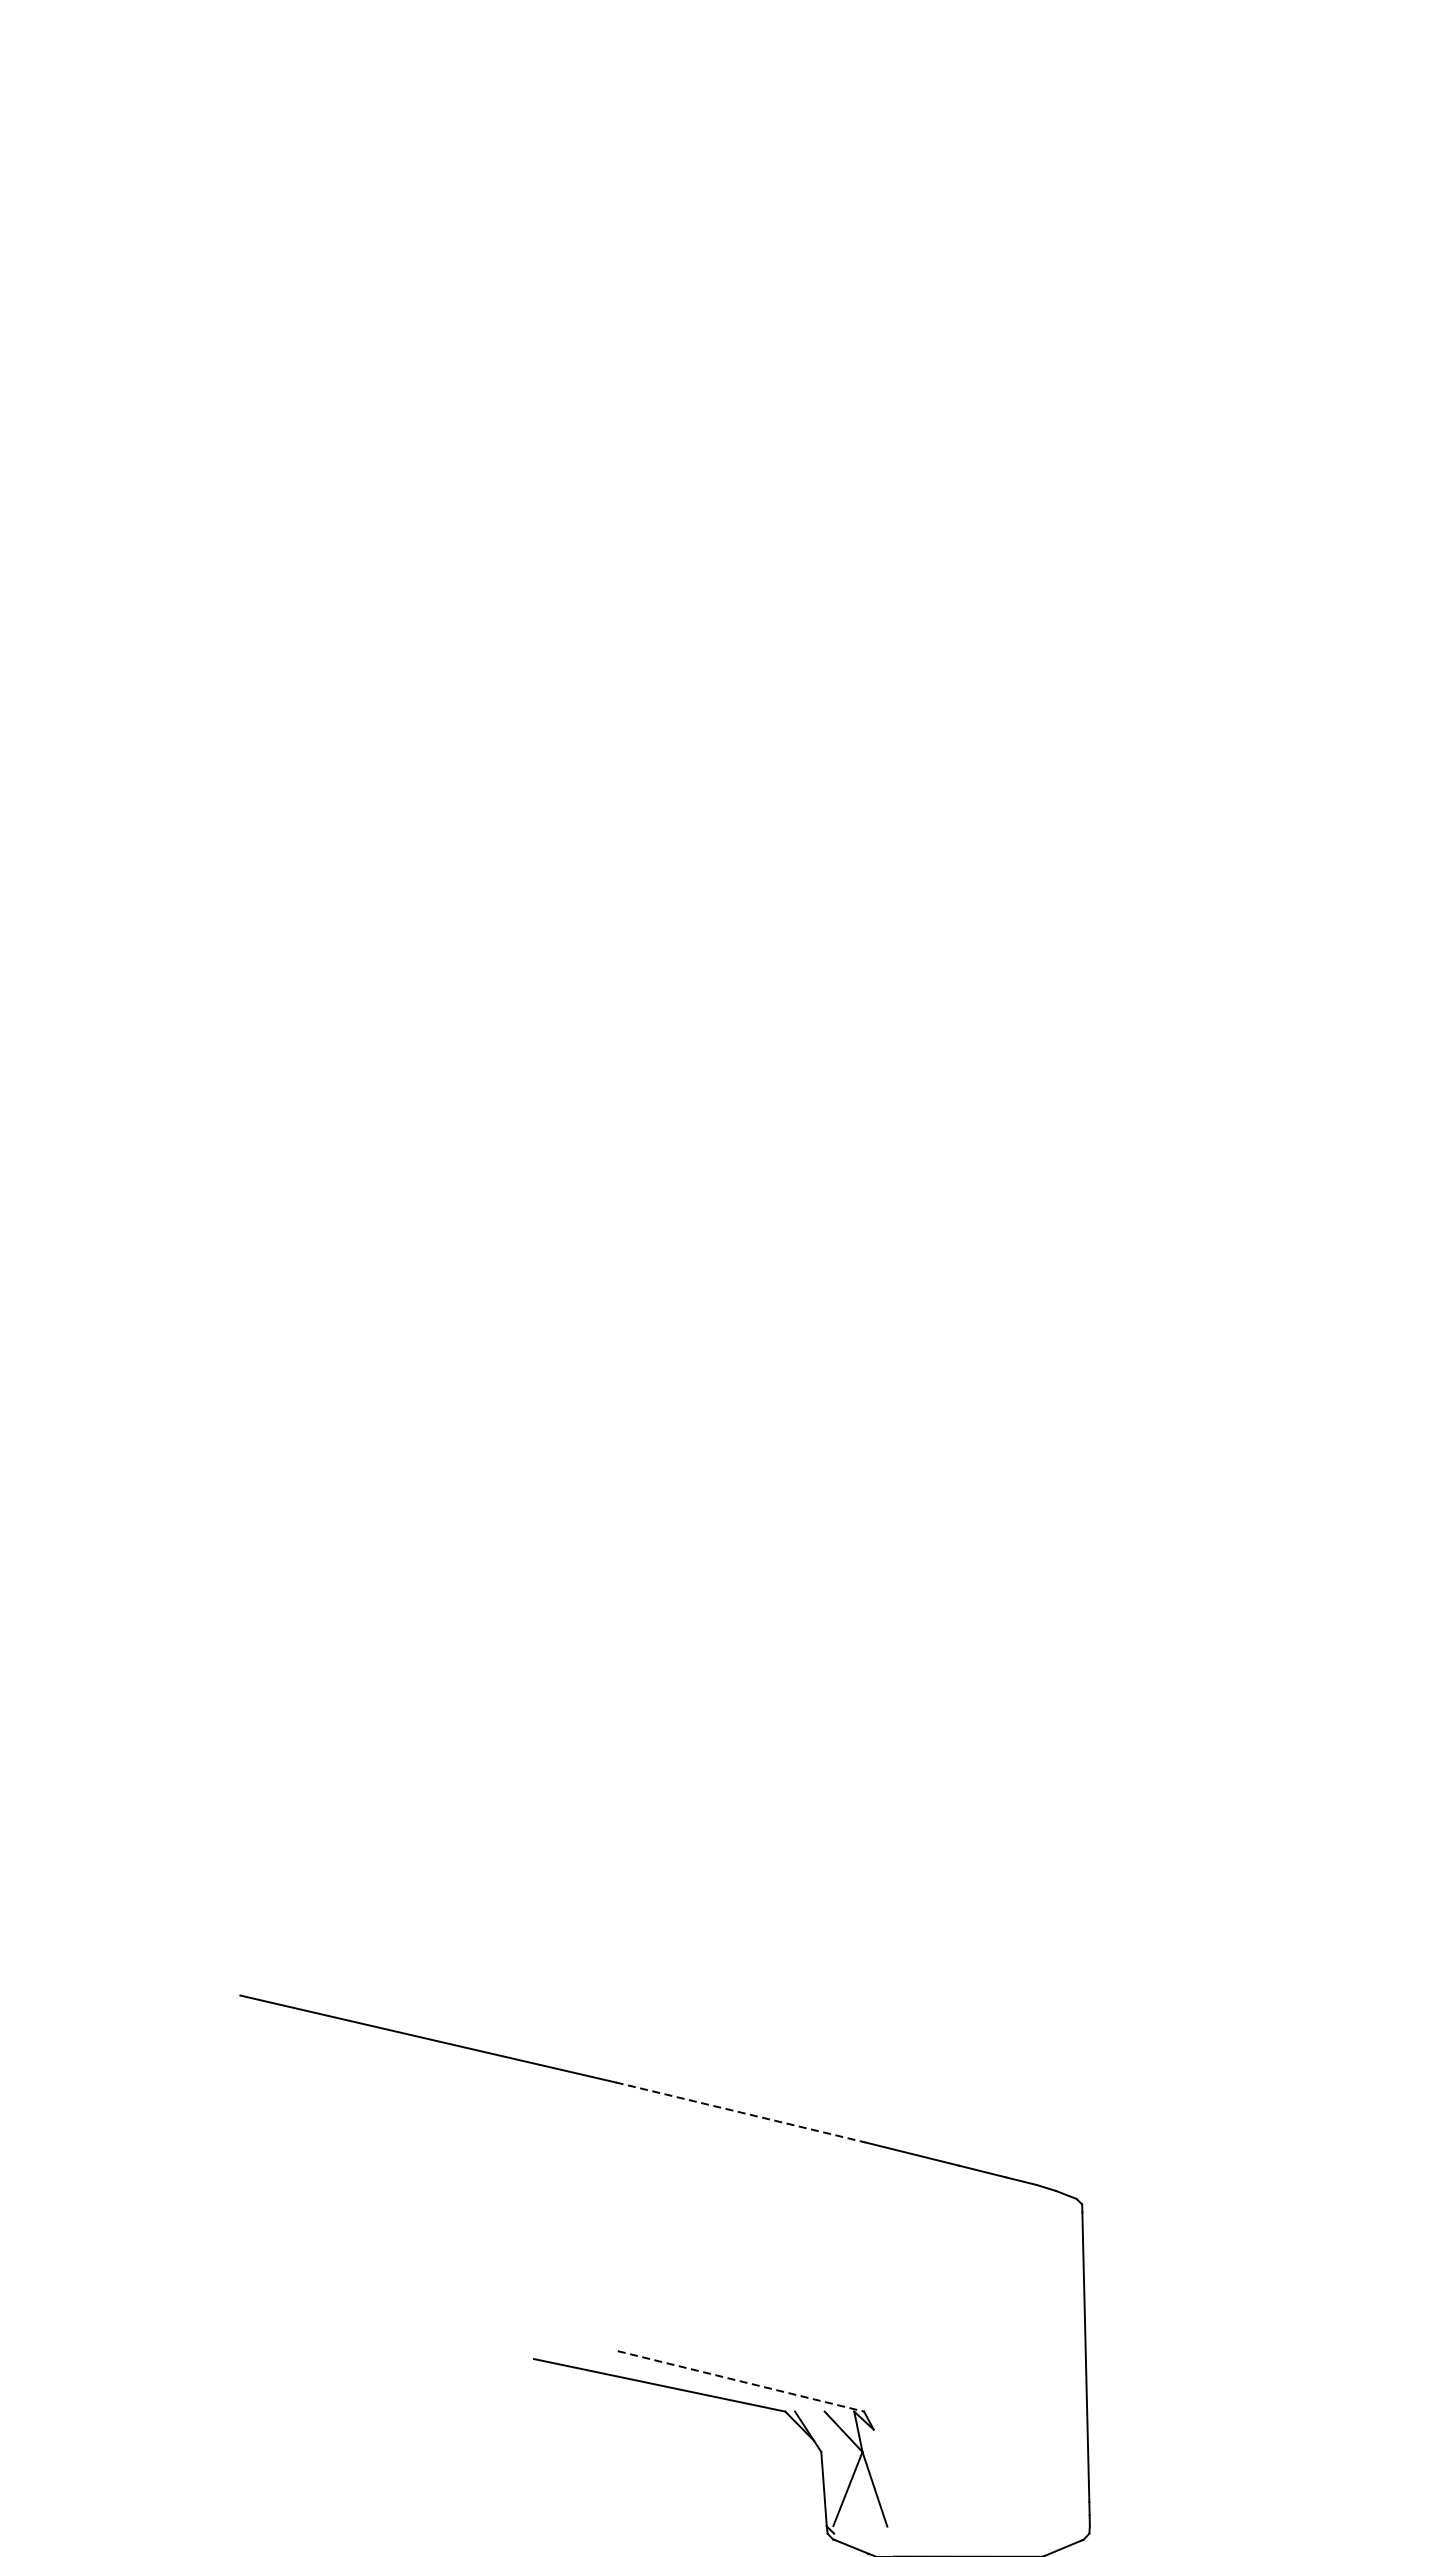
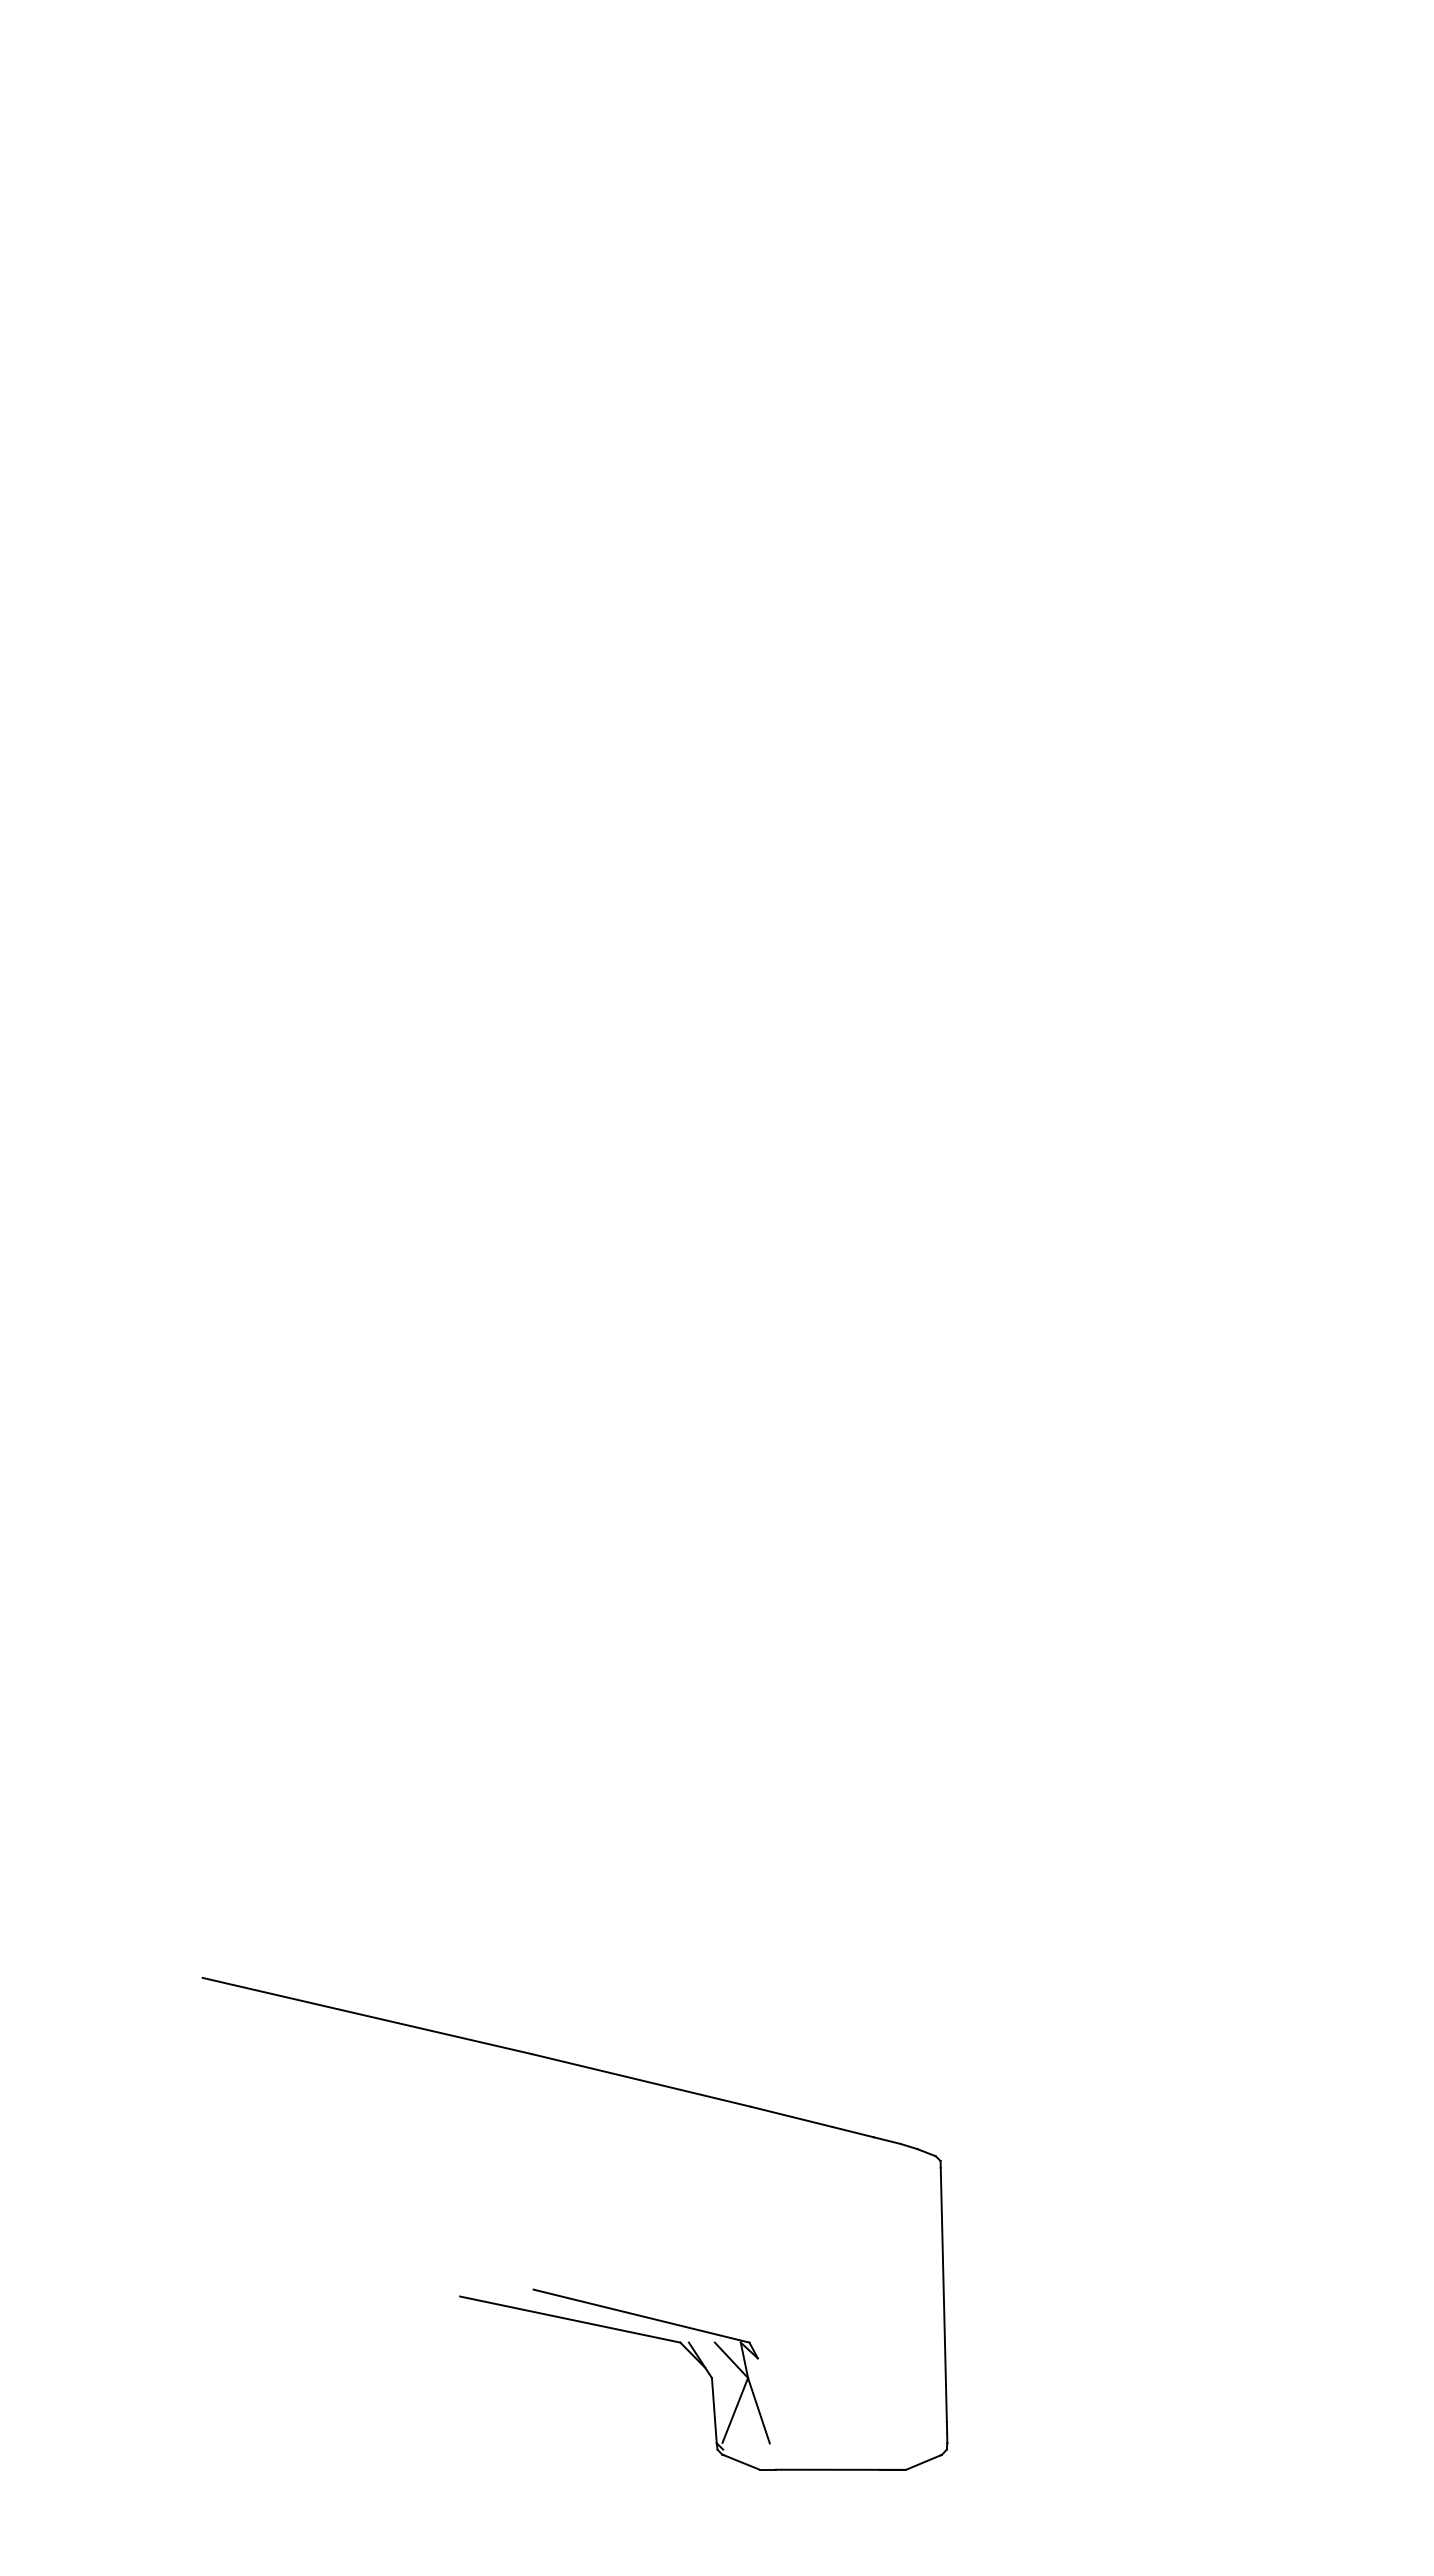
line: (740, 2112) -> (641, 2080), dashed -> solid
line: (742, 2381) -> (642, 2316), dashed -> solid

